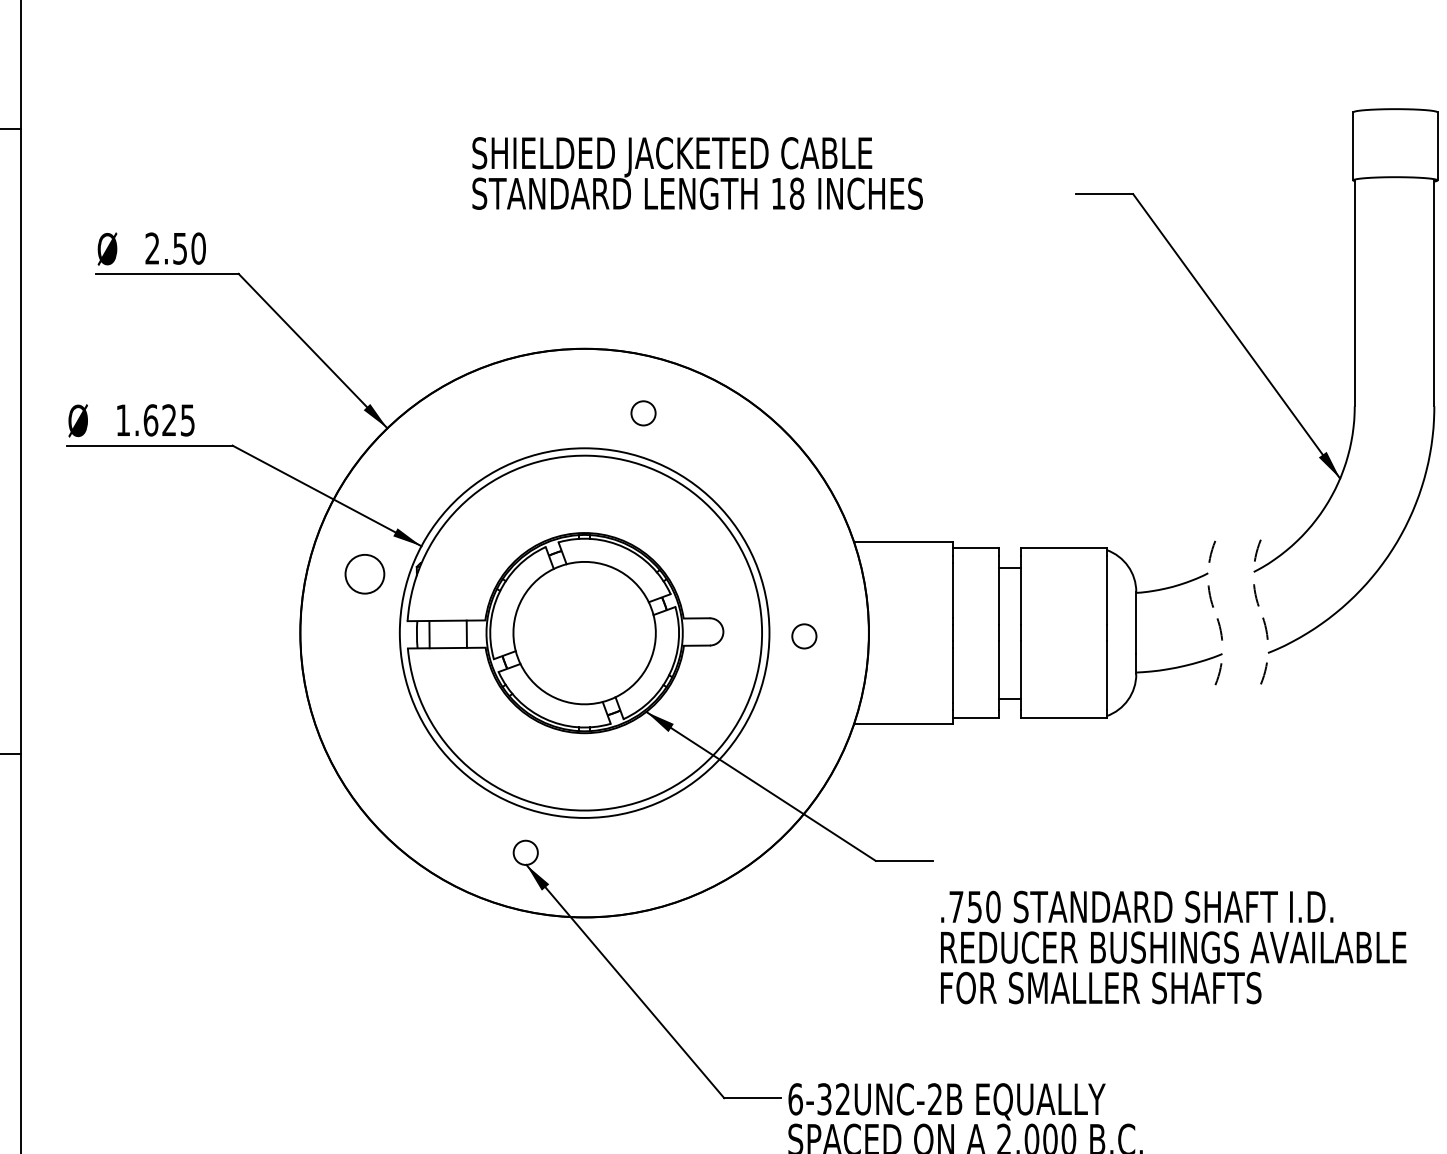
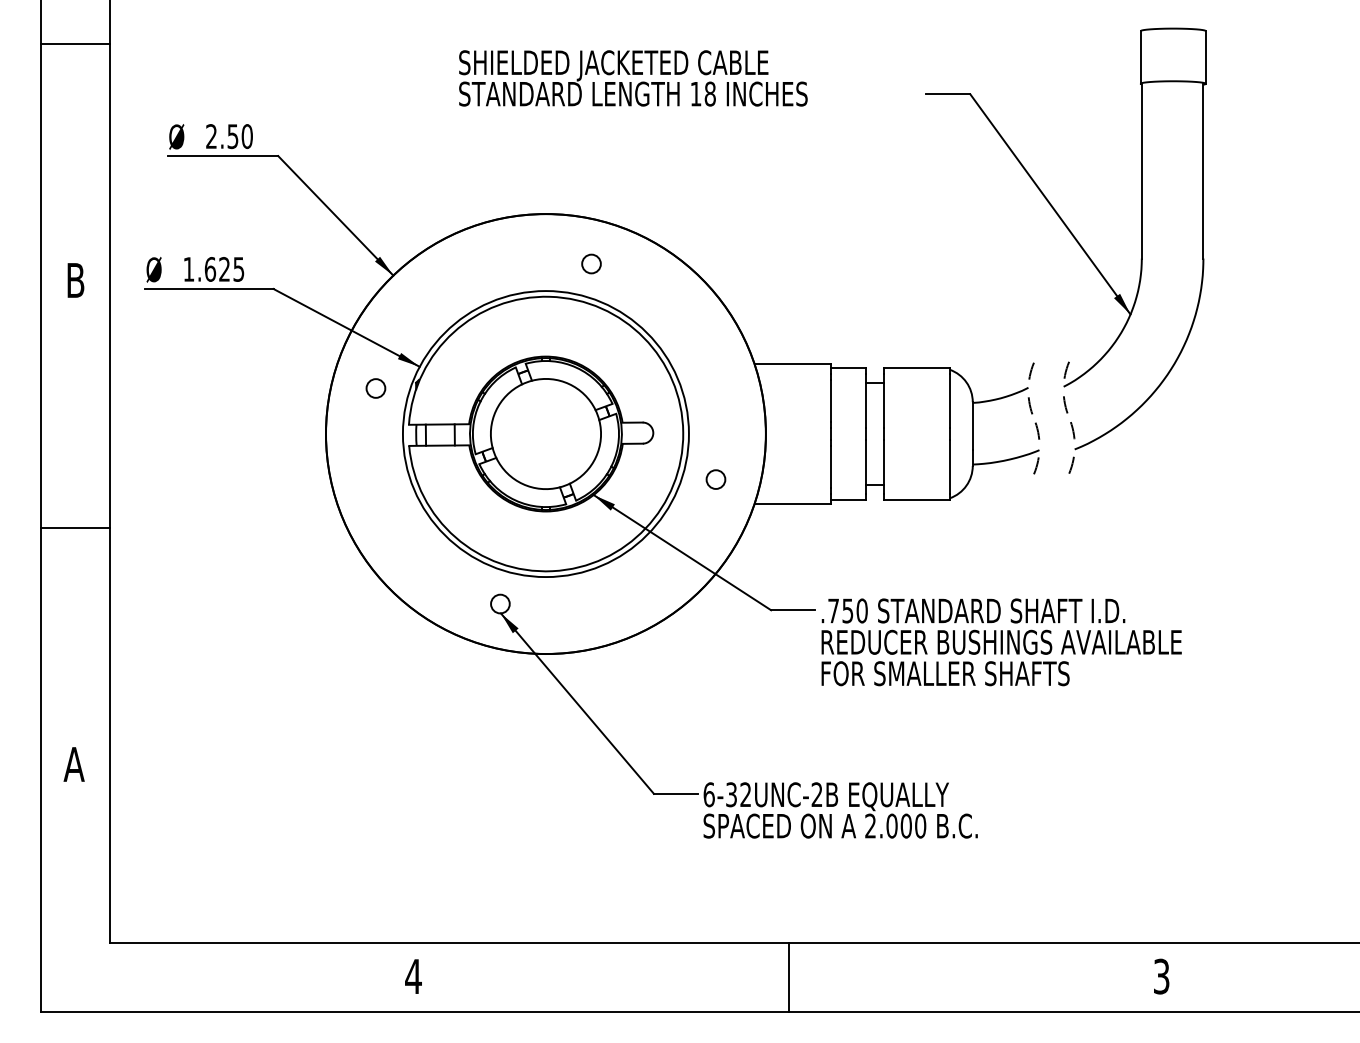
circle: (364, 574) -> (375, 388), size x0.62
circle: (803, 636) -> (715, 479), moved
text: (1173, 947) -> (1001, 642), moved

